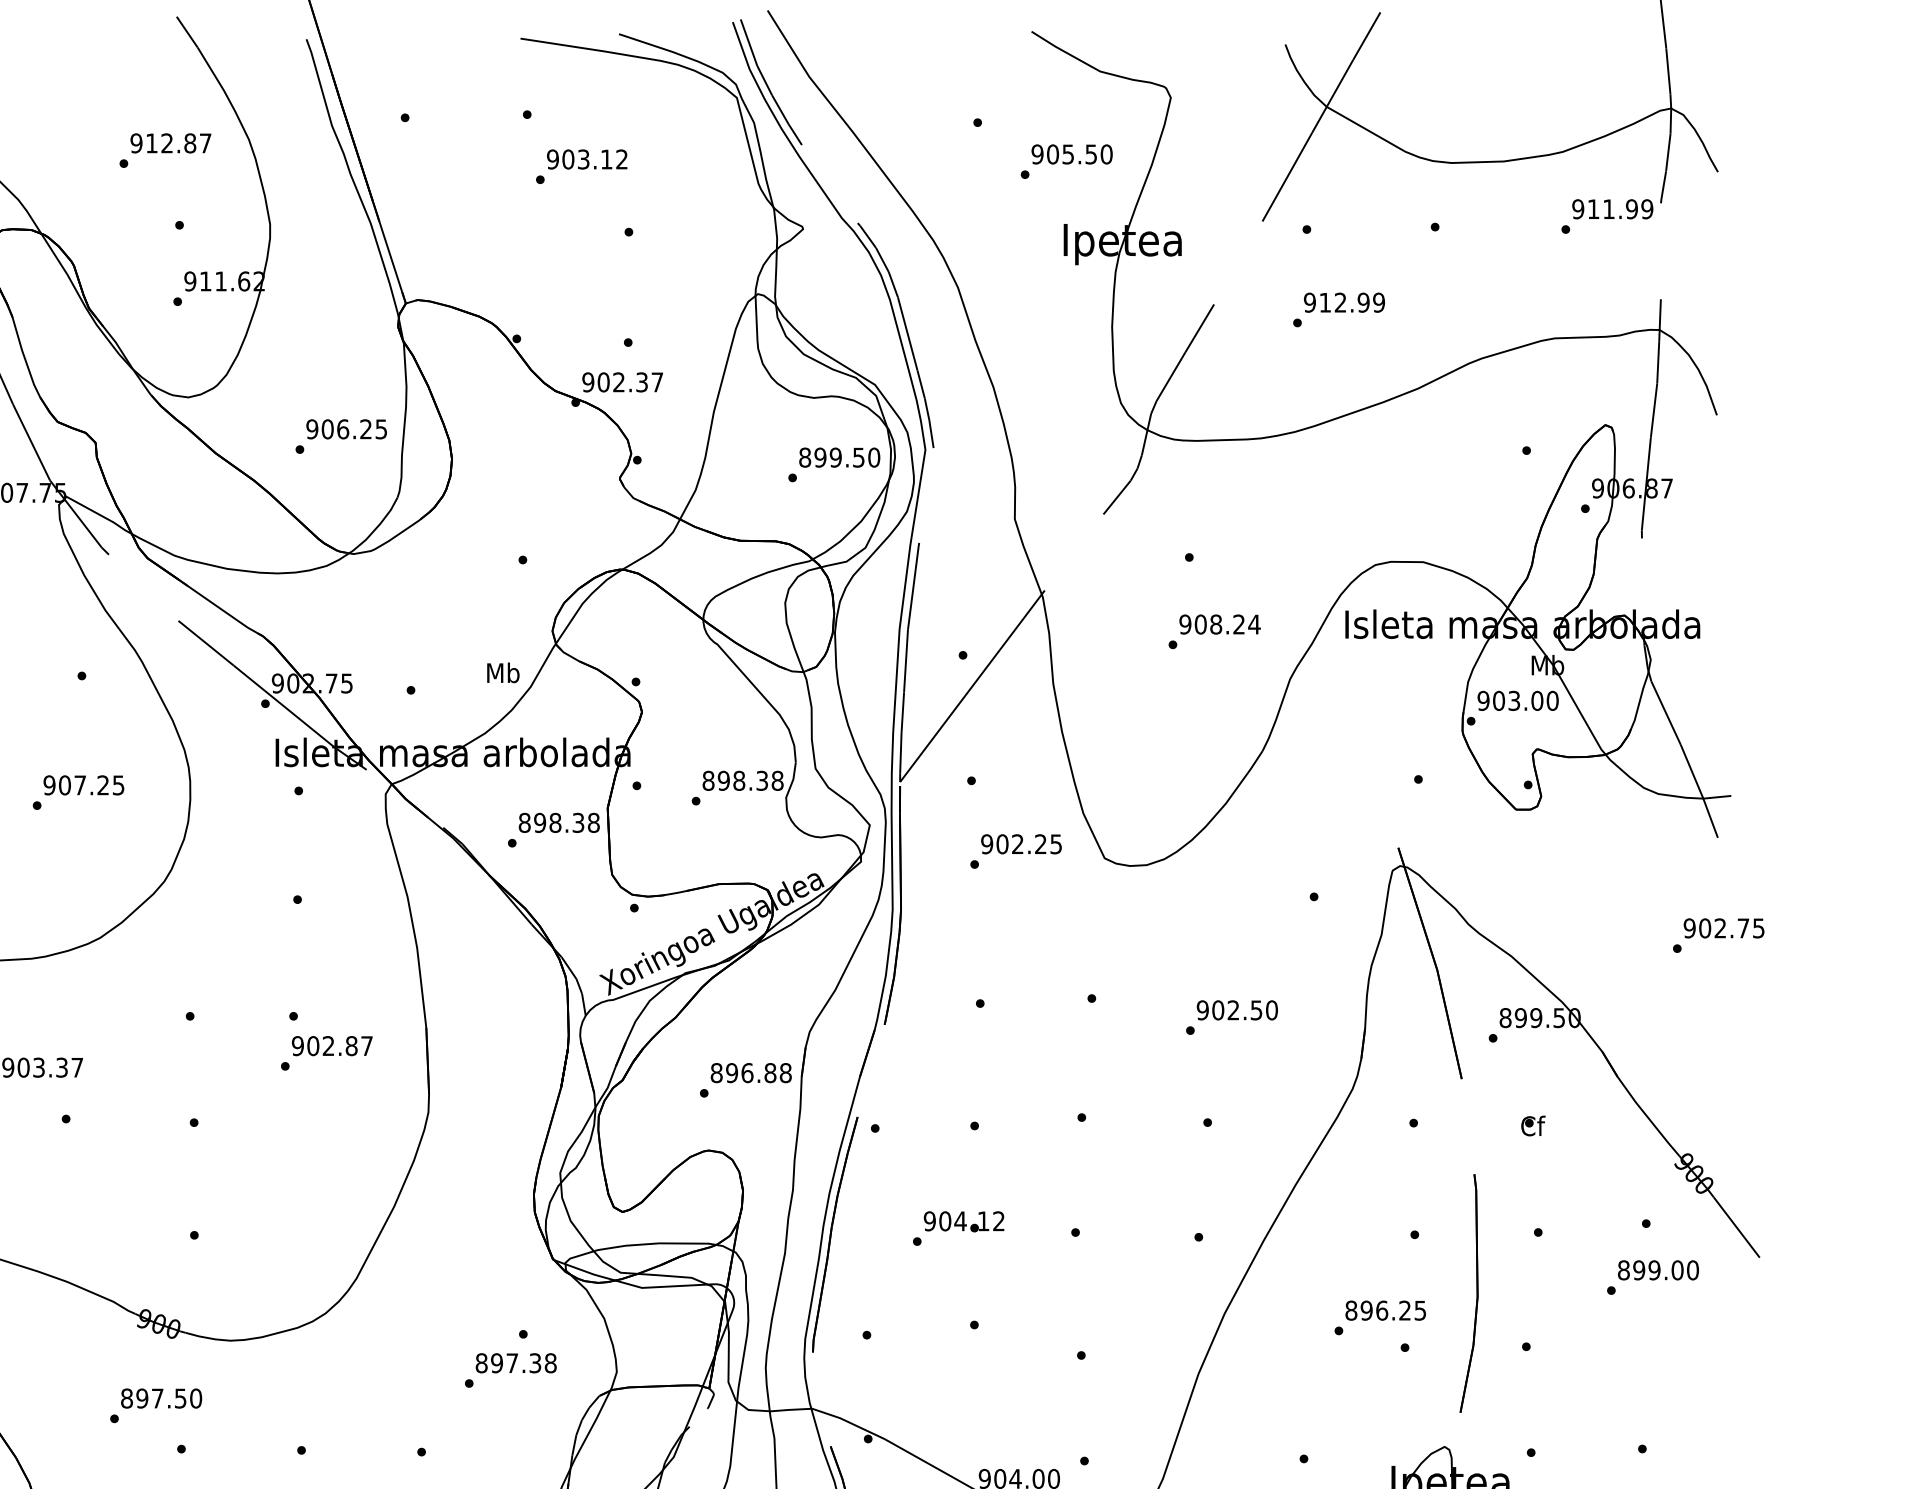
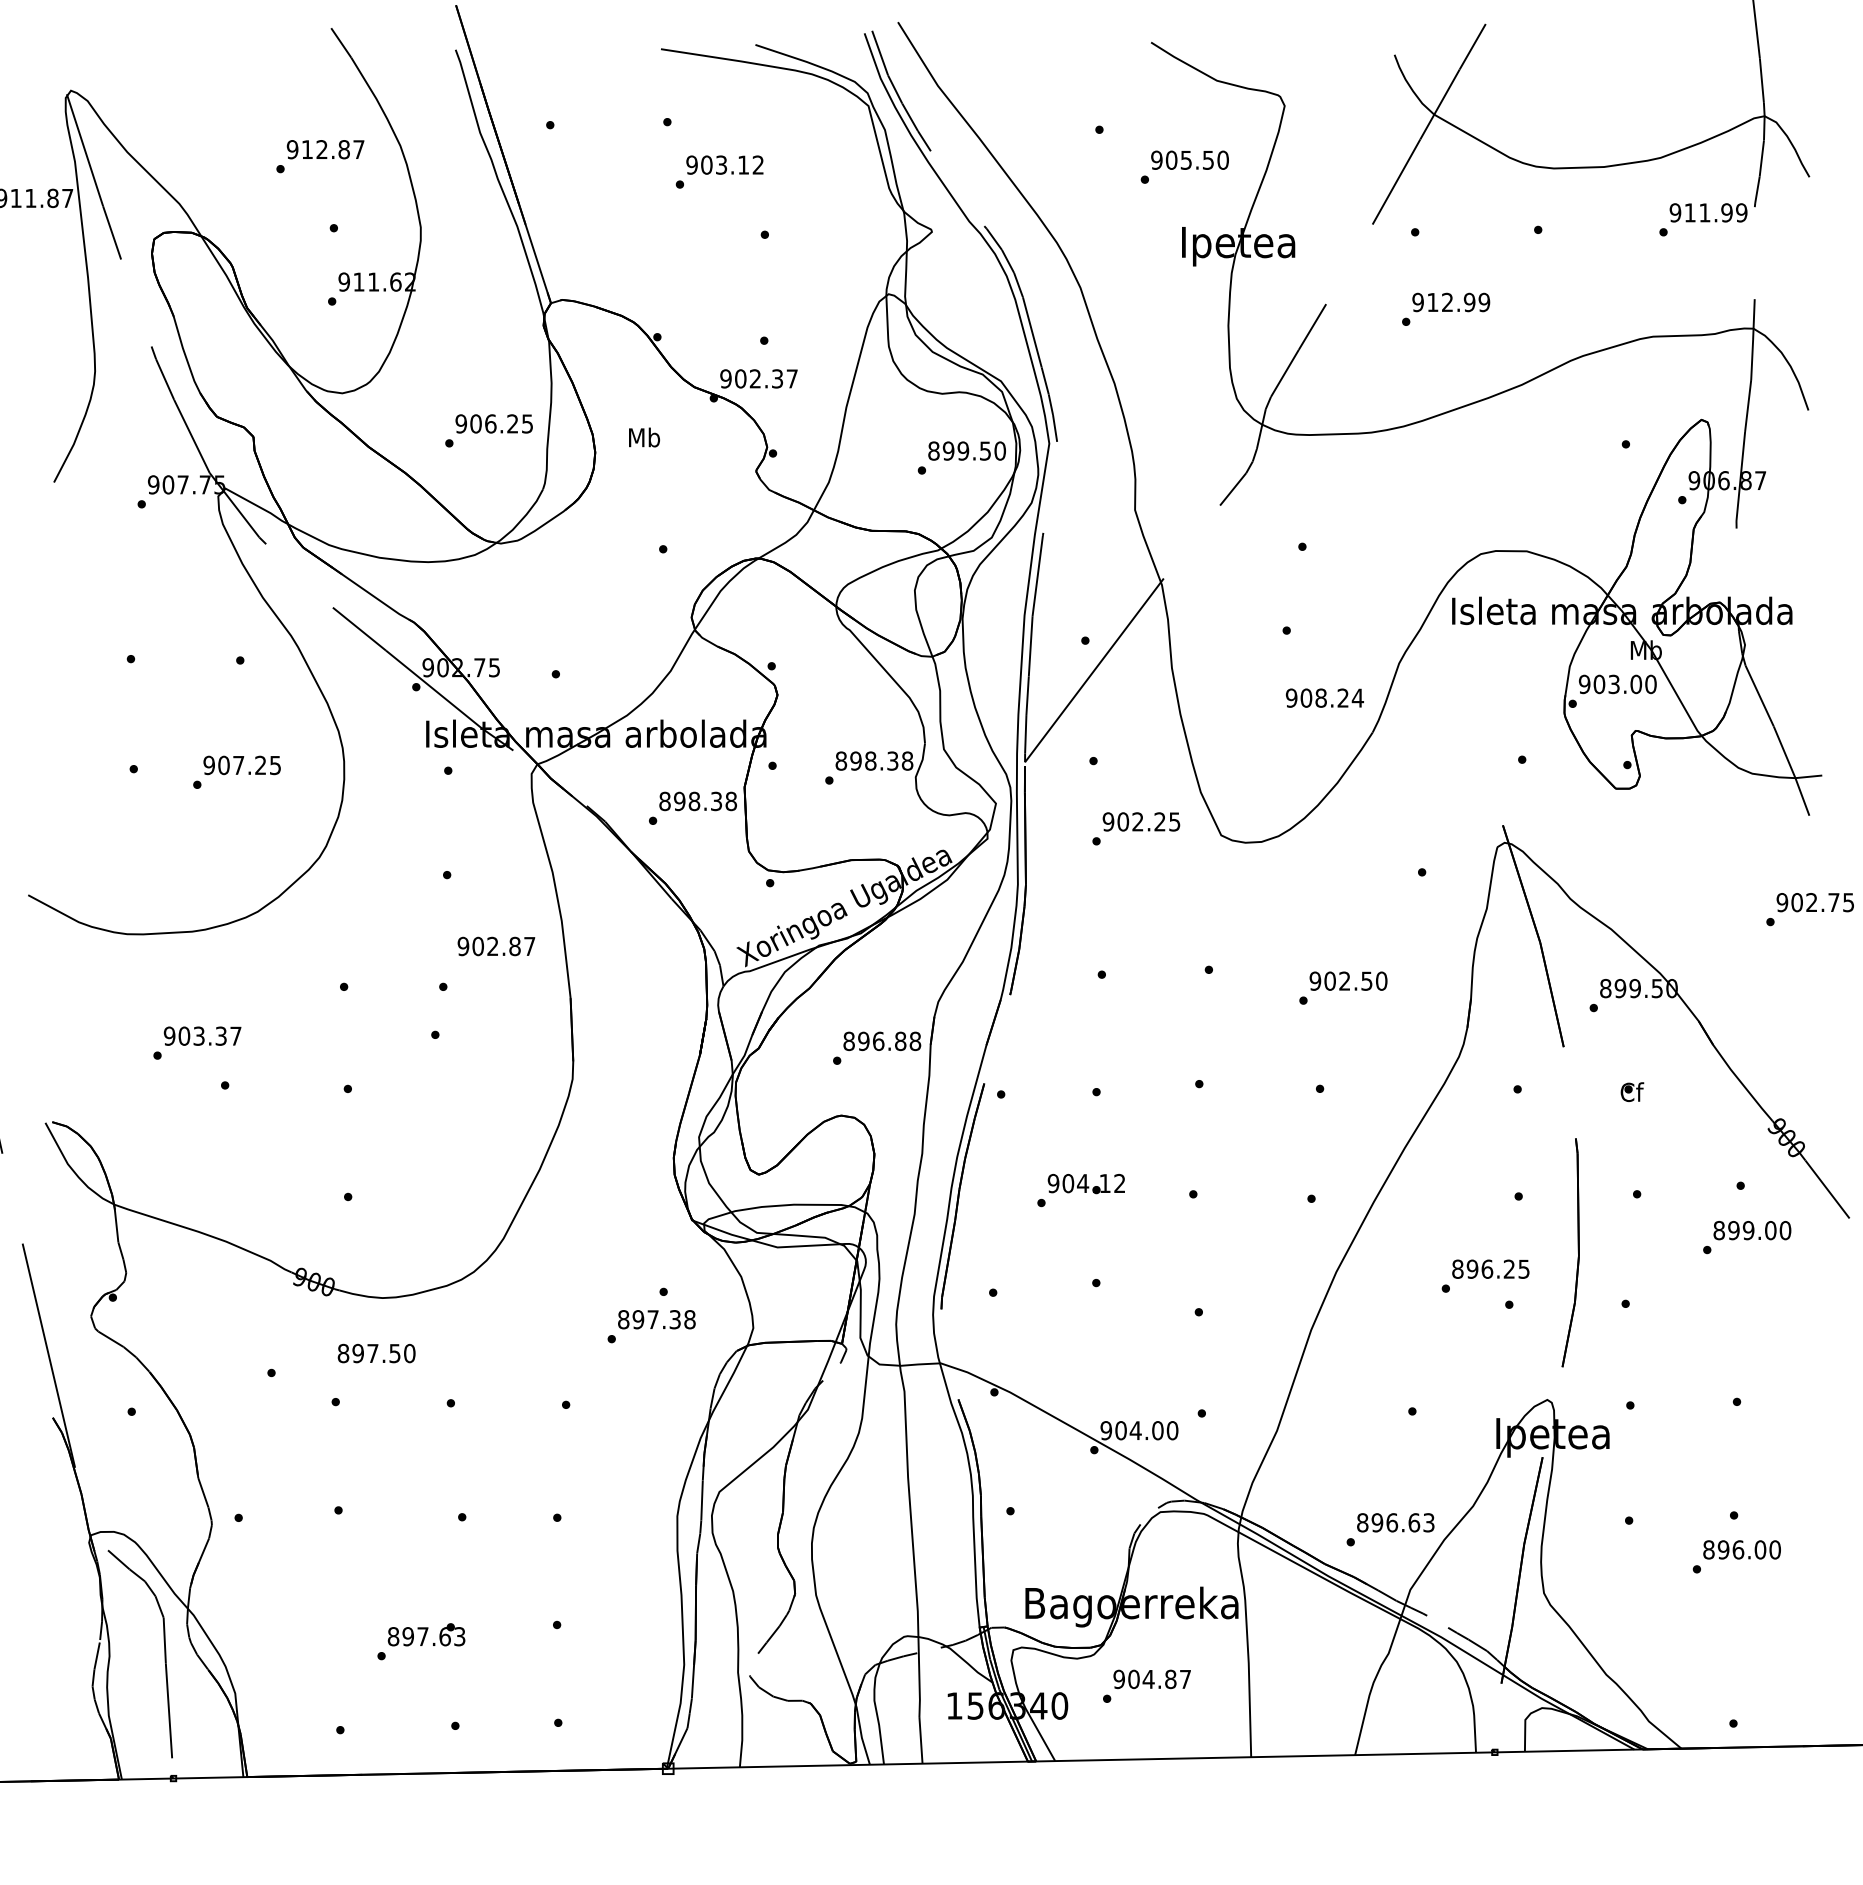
text: (1219, 623) -> (1324, 697), moved
text: (503, 672) -> (644, 437), moved
text: (332, 1046) -> (496, 946), moved
text: (161, 1398) -> (376, 1353), moved

